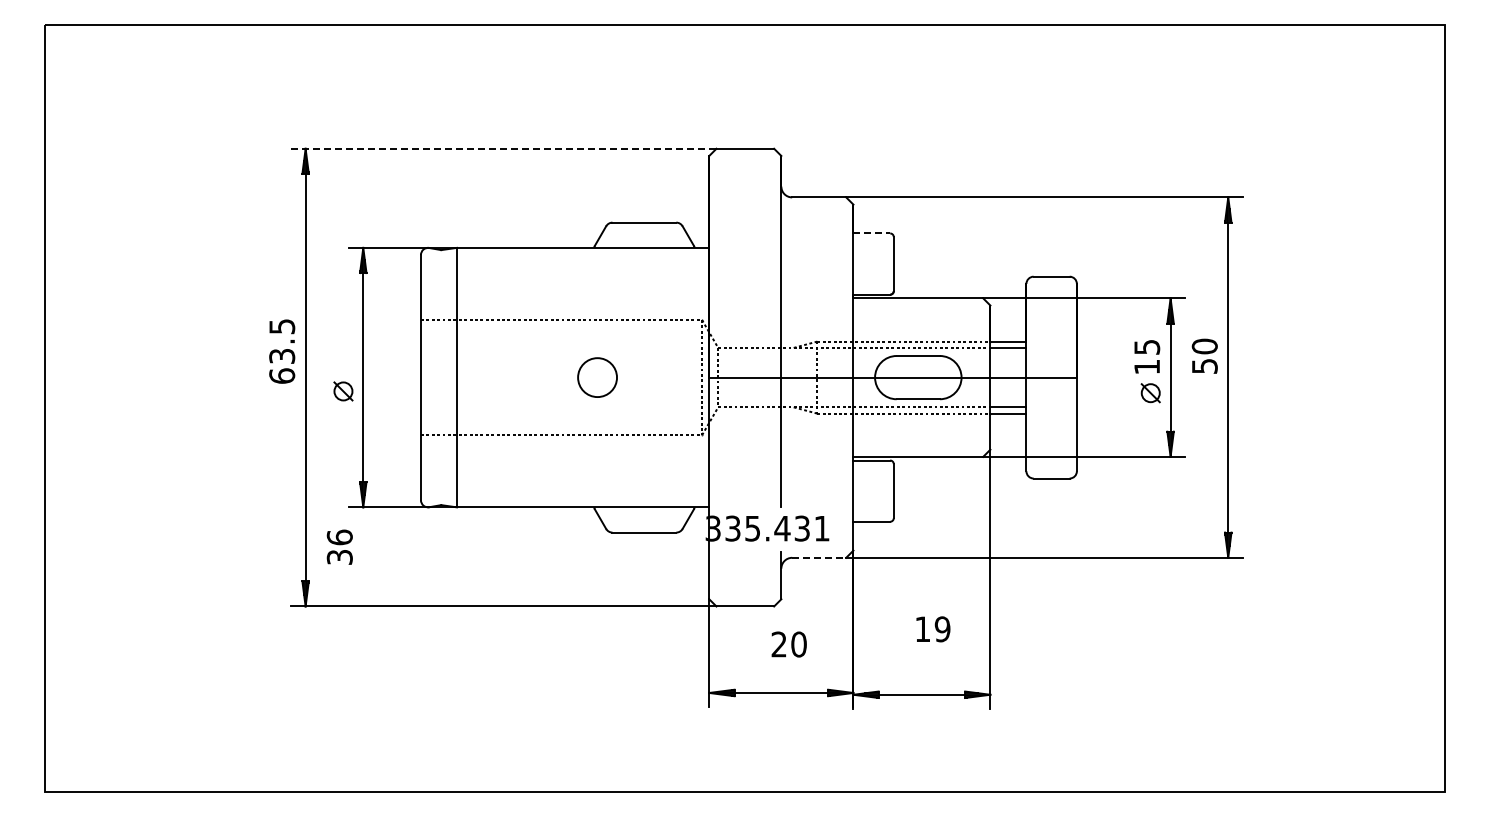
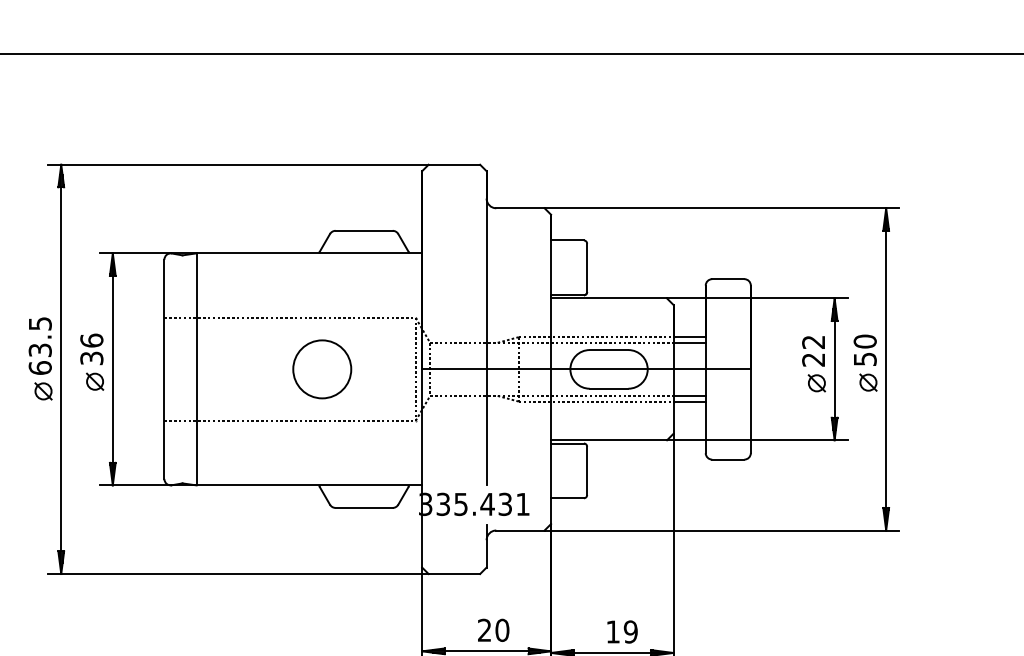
line: (503, 148) -> (238, 164), dashed -> solid
line: (872, 233) -> (568, 240), dashed -> solid
text: (1147, 357) -> (813, 351), 15 -> 22
circle: (597, 377) -> (322, 369), size x1.67
part: (1208, 392) -> (868, 382), added
part: (285, 402) -> (43, 391), added
text: (339, 546) -> (91, 348), moved
line: (819, 557) -> (520, 530), dashed -> solid
text: (933, 629) -> (622, 632), moved
text: (788, 644) -> (493, 630), moved

